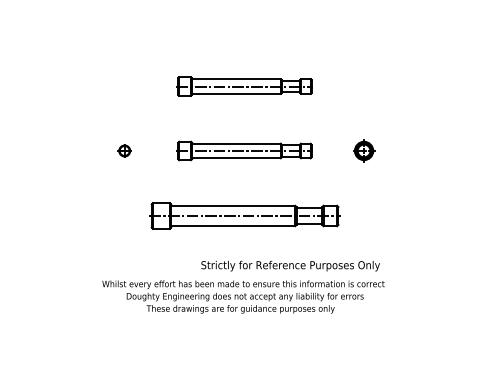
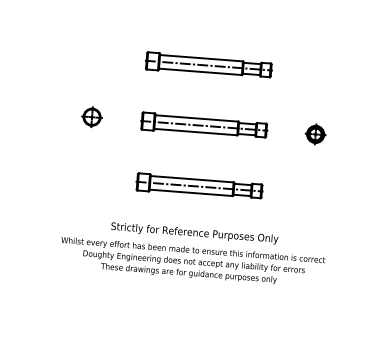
part: (124, 150) -> (91, 116), size x1.67
part: (244, 215) -> (199, 186), size x0.71
text: (290, 265) -> (194, 232), moved

